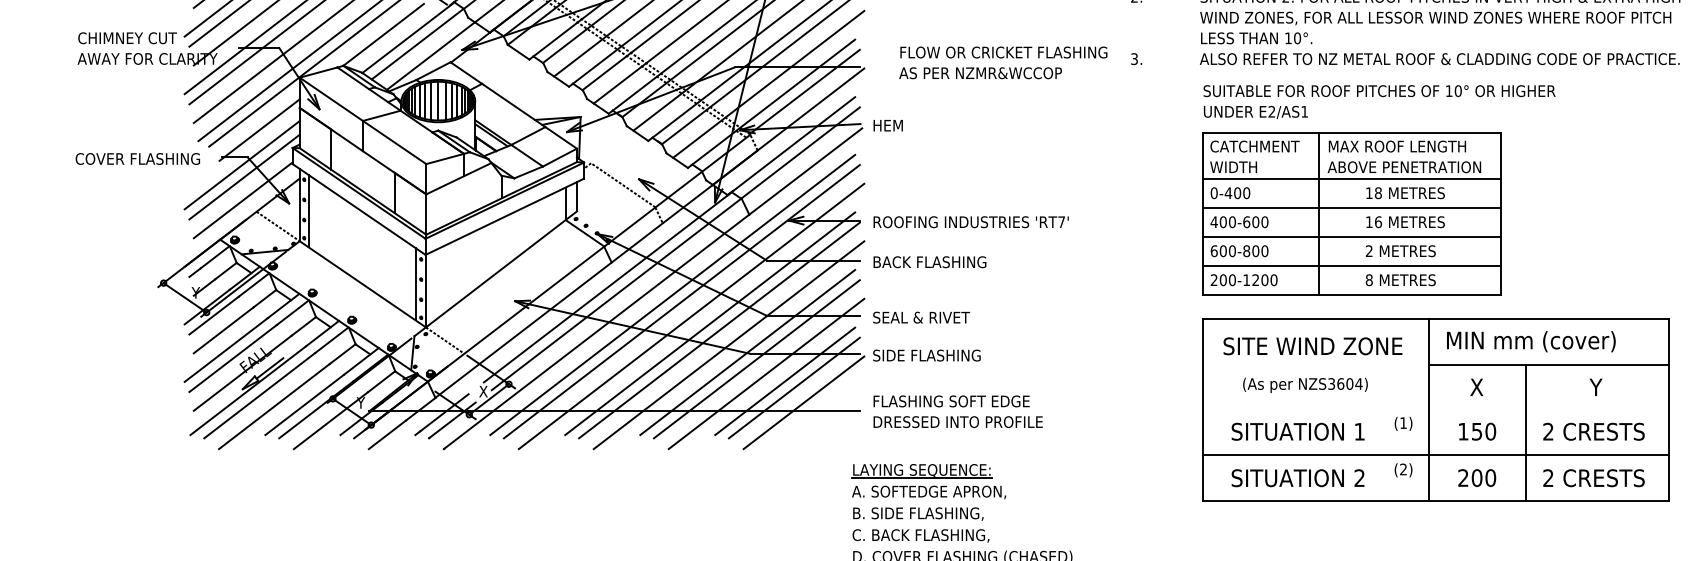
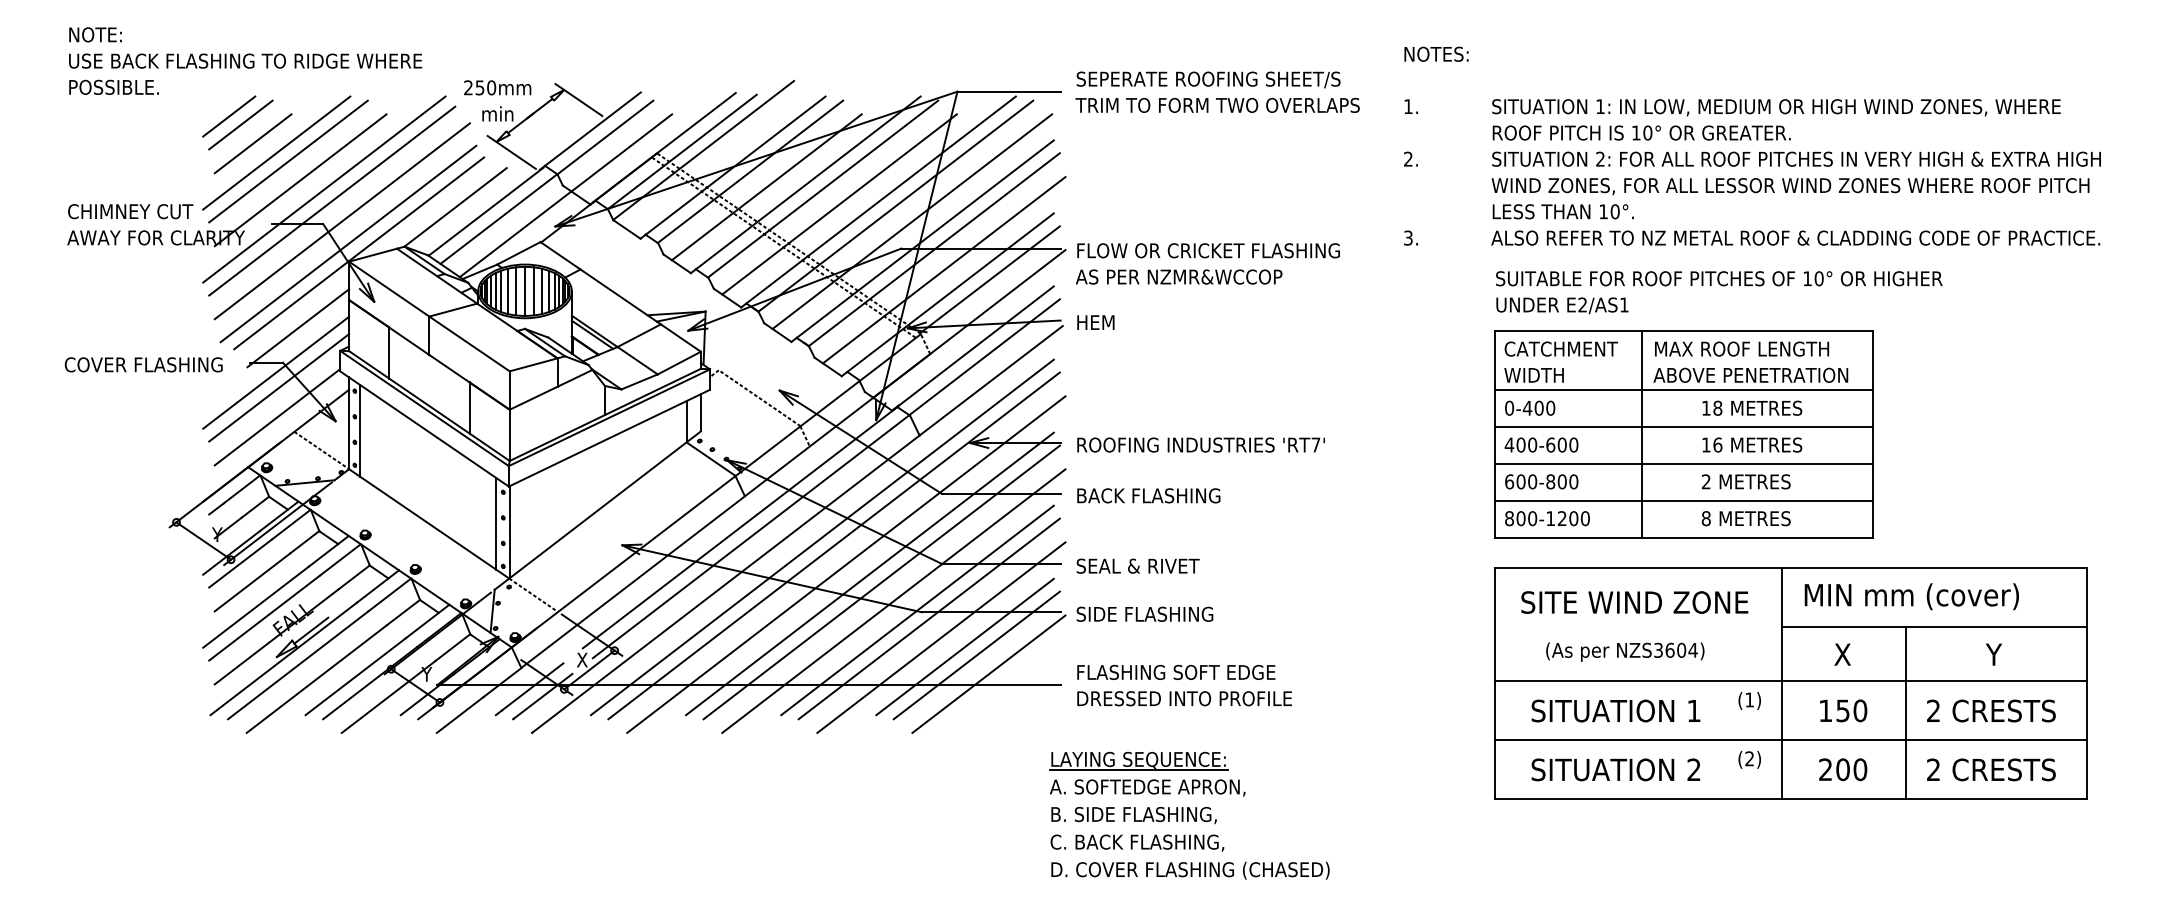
text: (1003, 62) -> (1207, 263), moved
text: (1214, 280) -> (1509, 518), 200-1200 -> 800-1200
line: (1435, 408) -> (1790, 681), added

